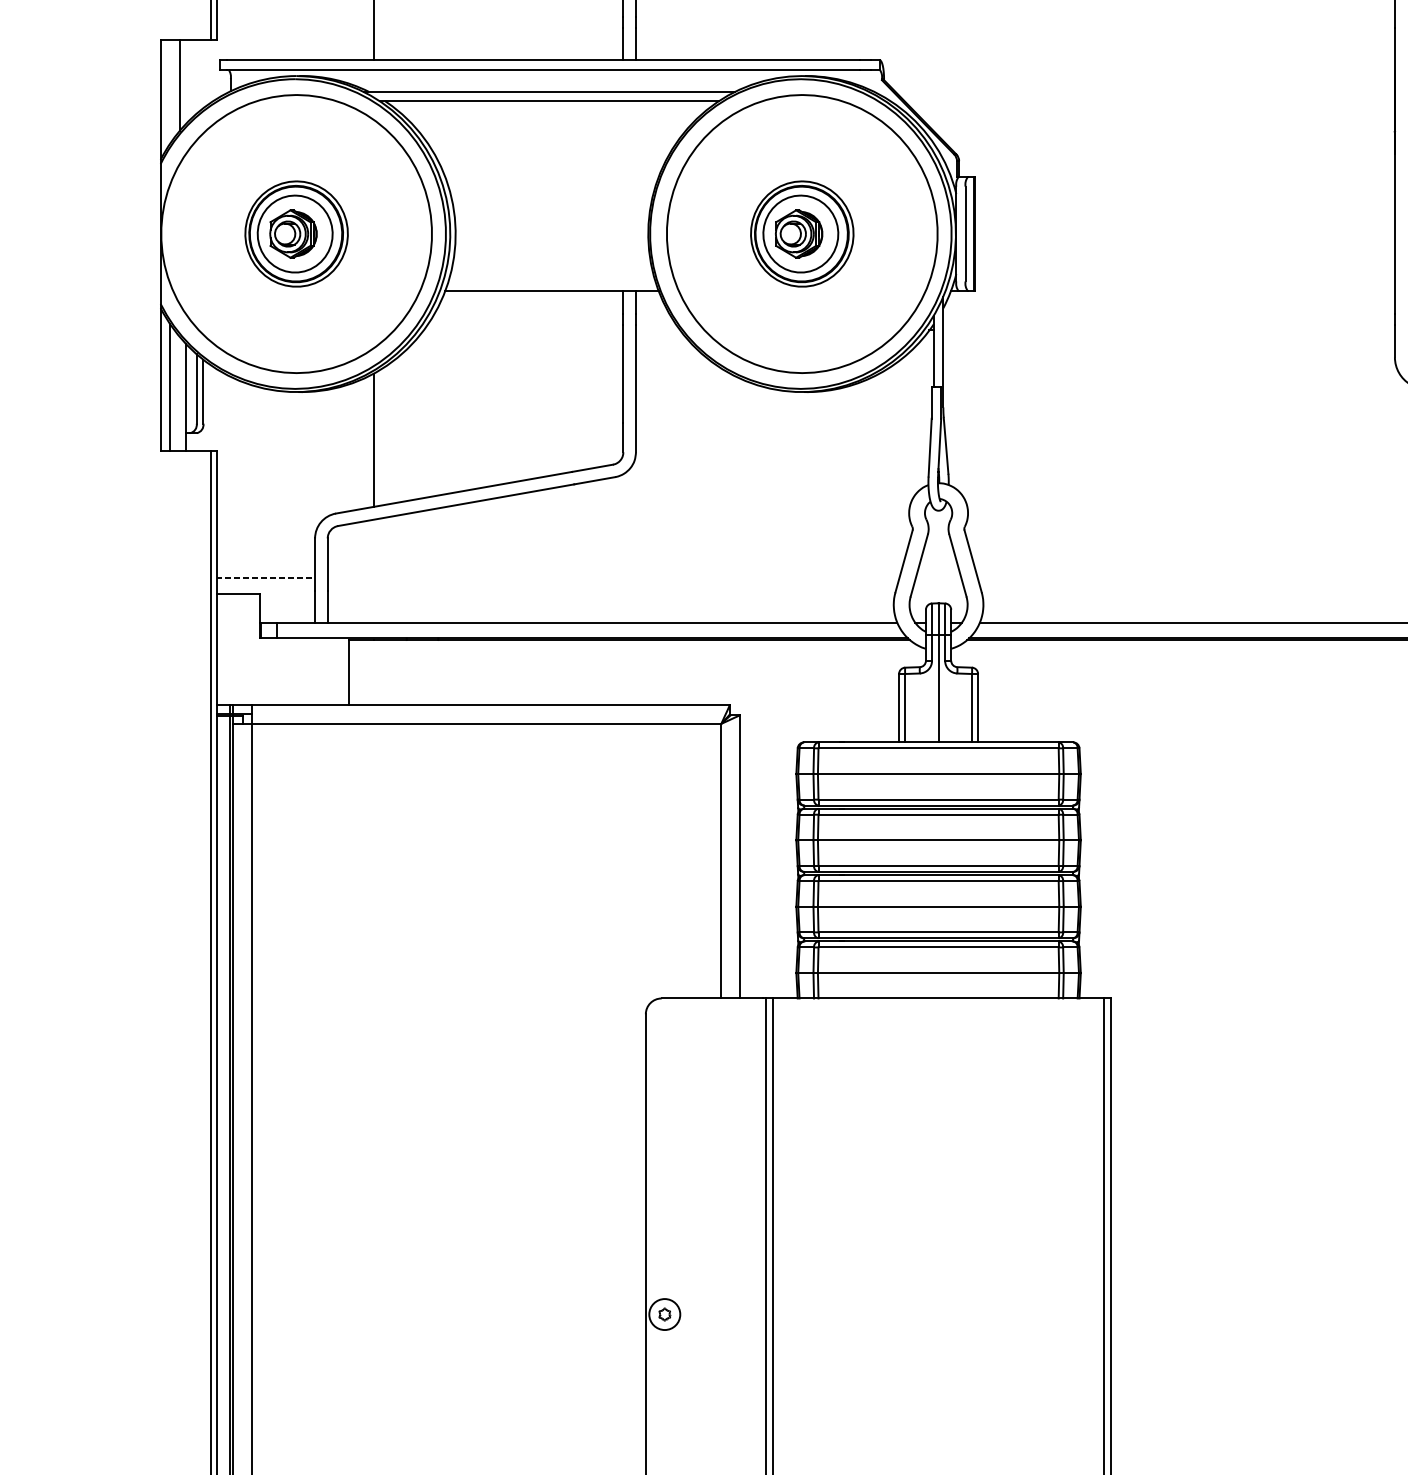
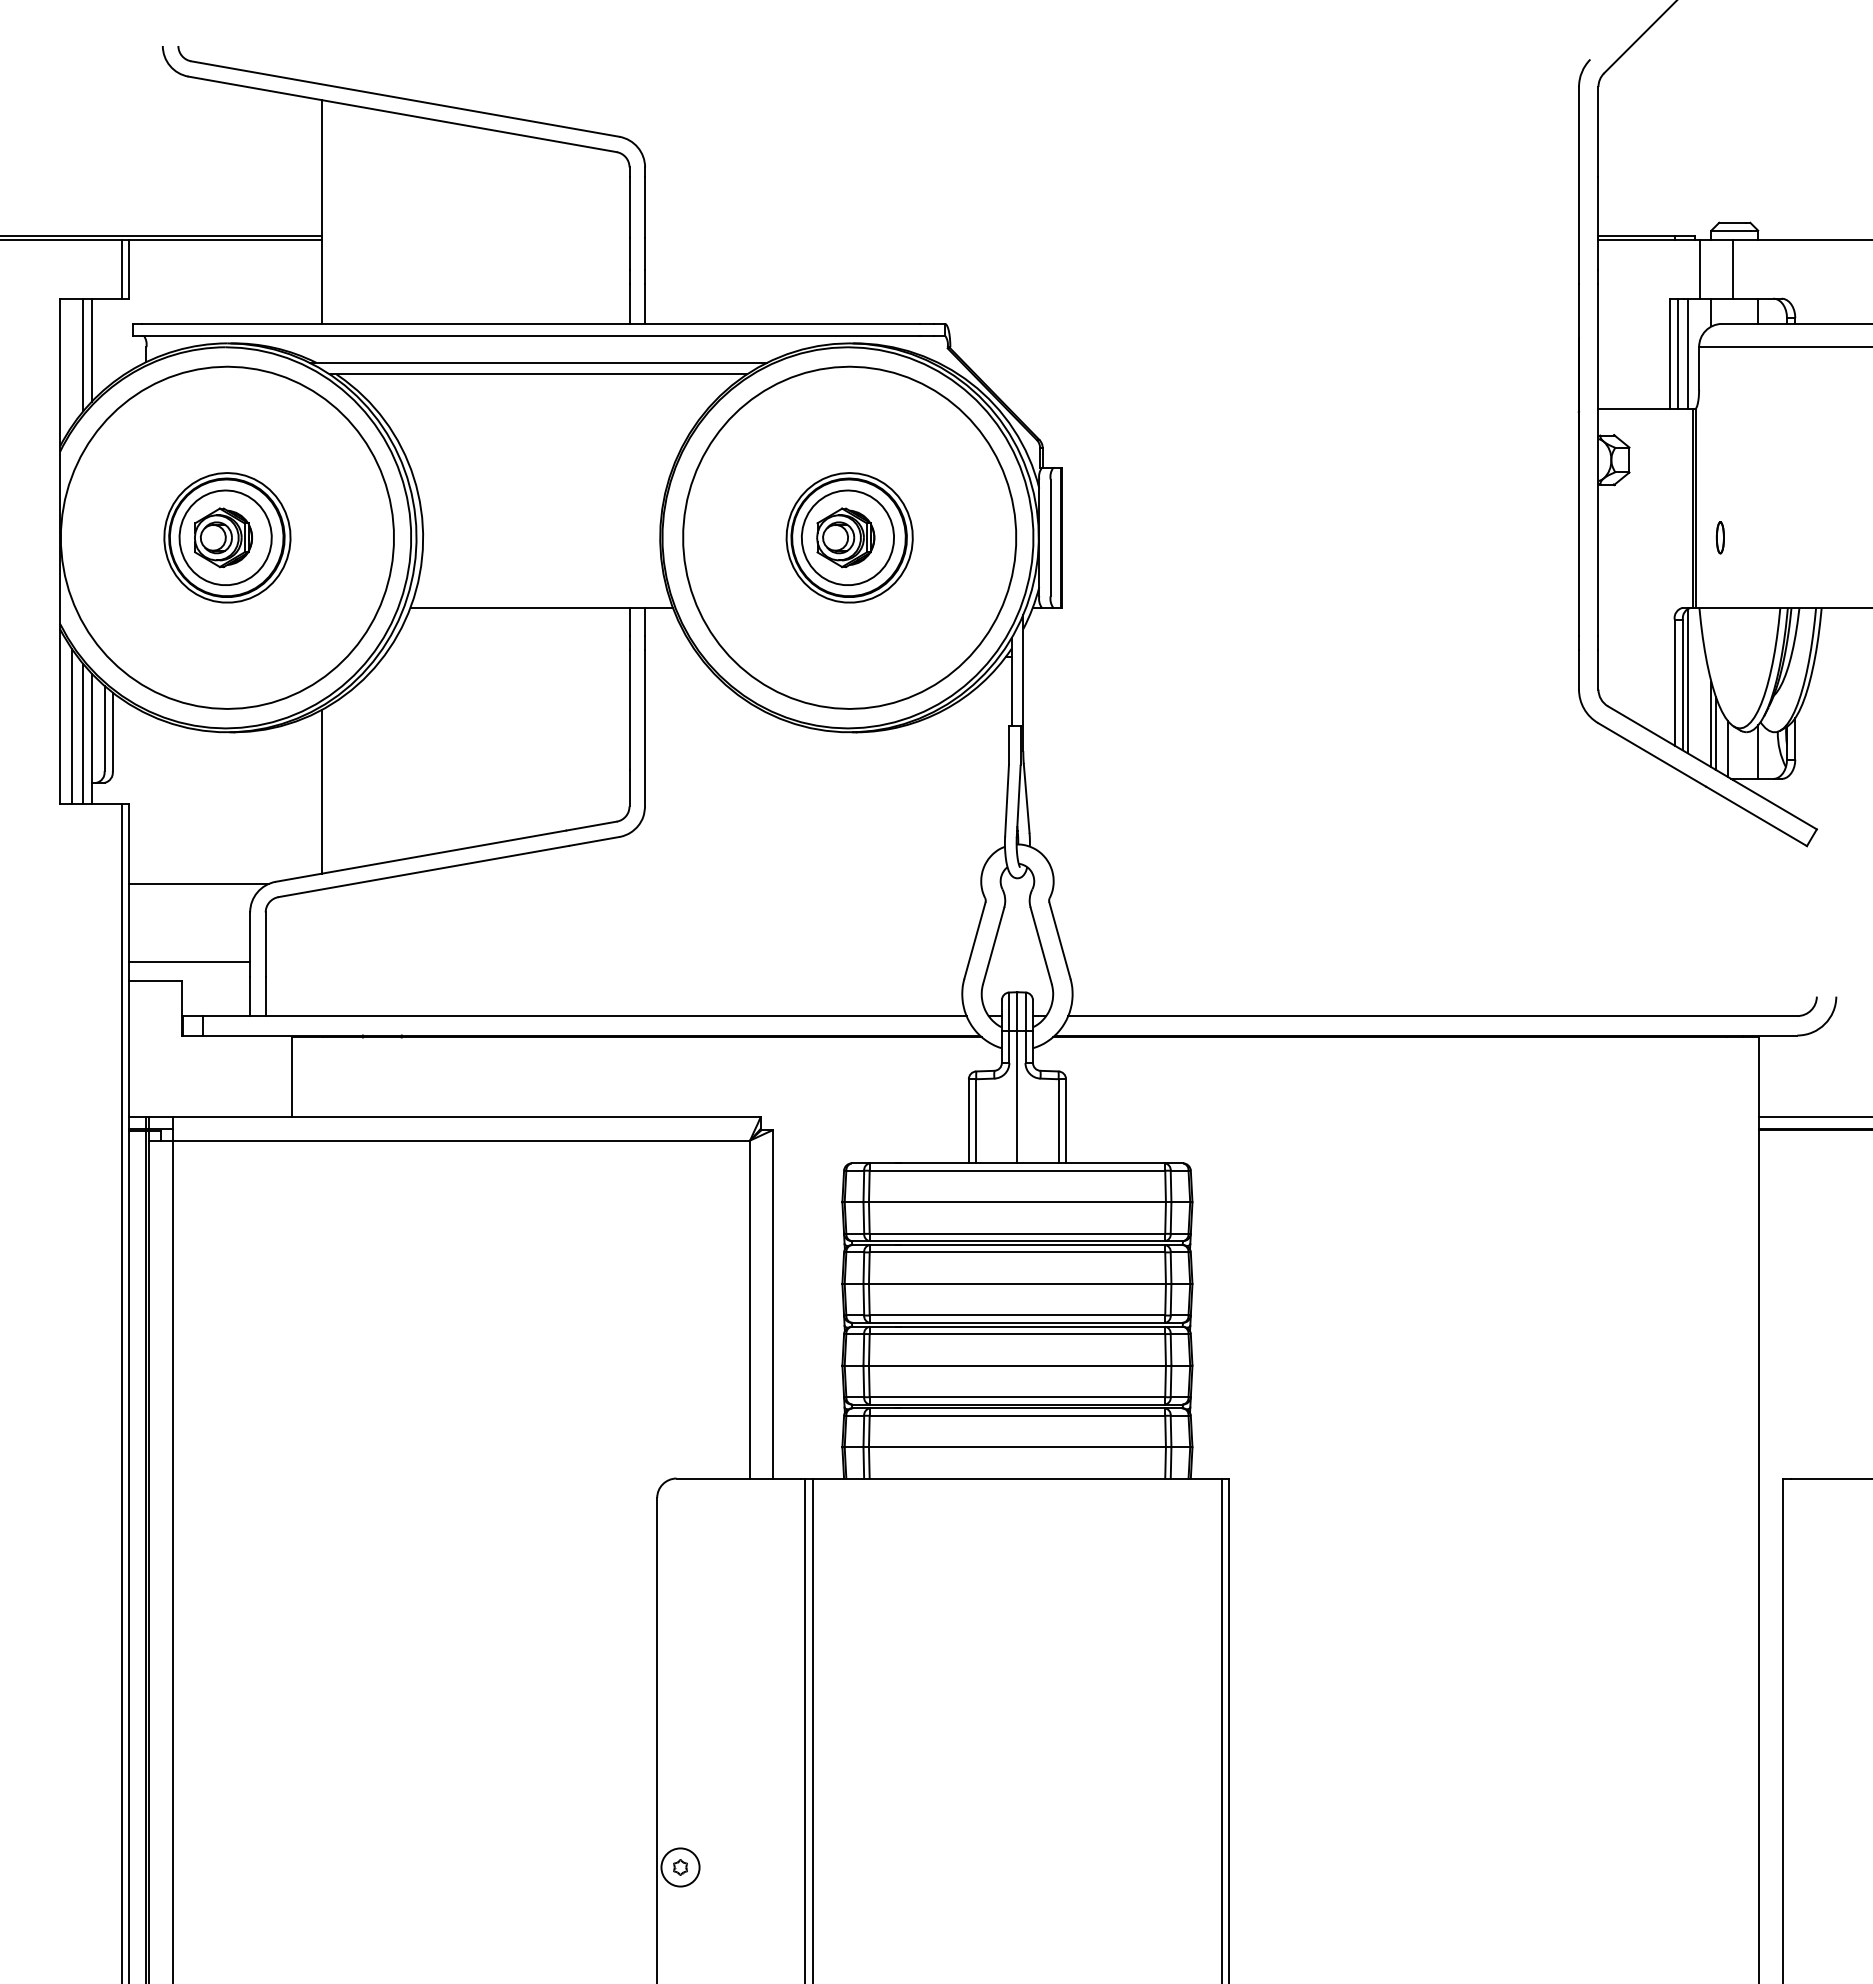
line: (186, 81) -> (91, 350), added
line: (179, 393) -> (83, 734), added
line: (273, 514) -> (198, 883), added
line: (265, 578) -> (189, 961), dashed -> solid

